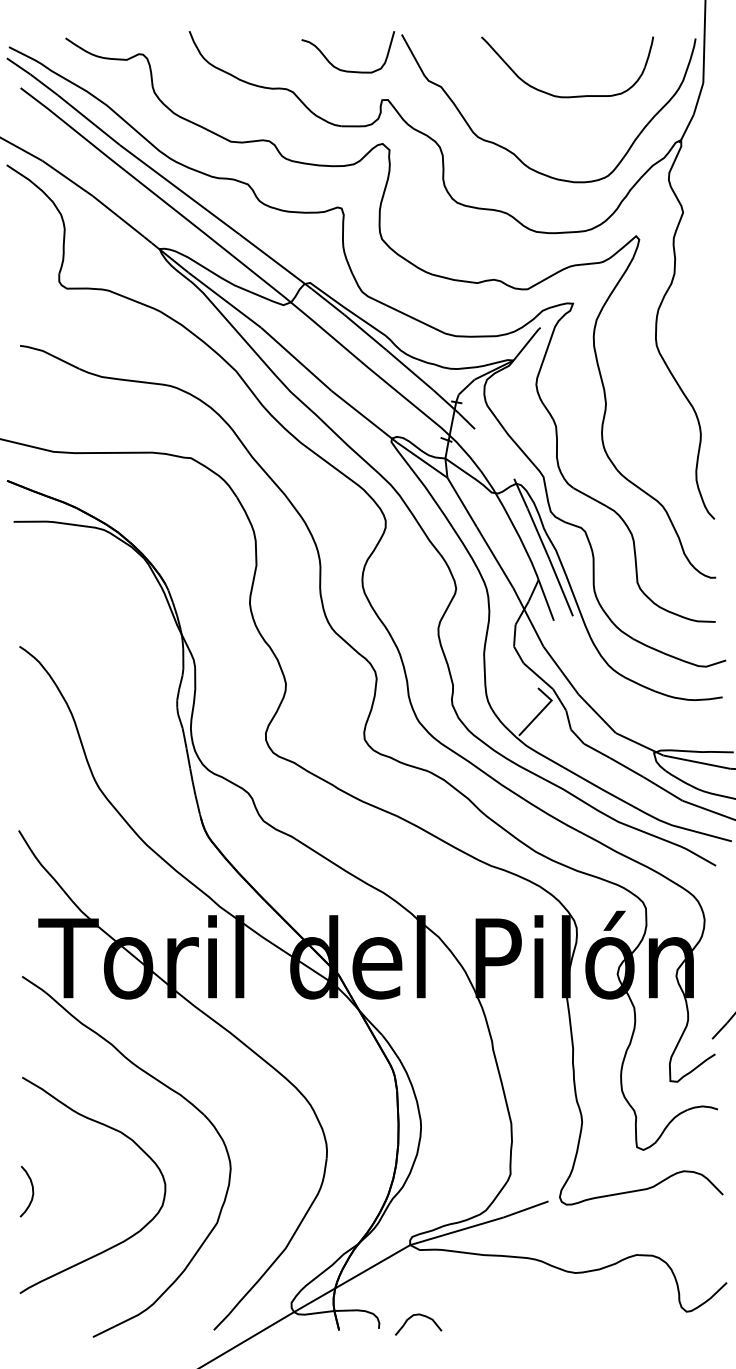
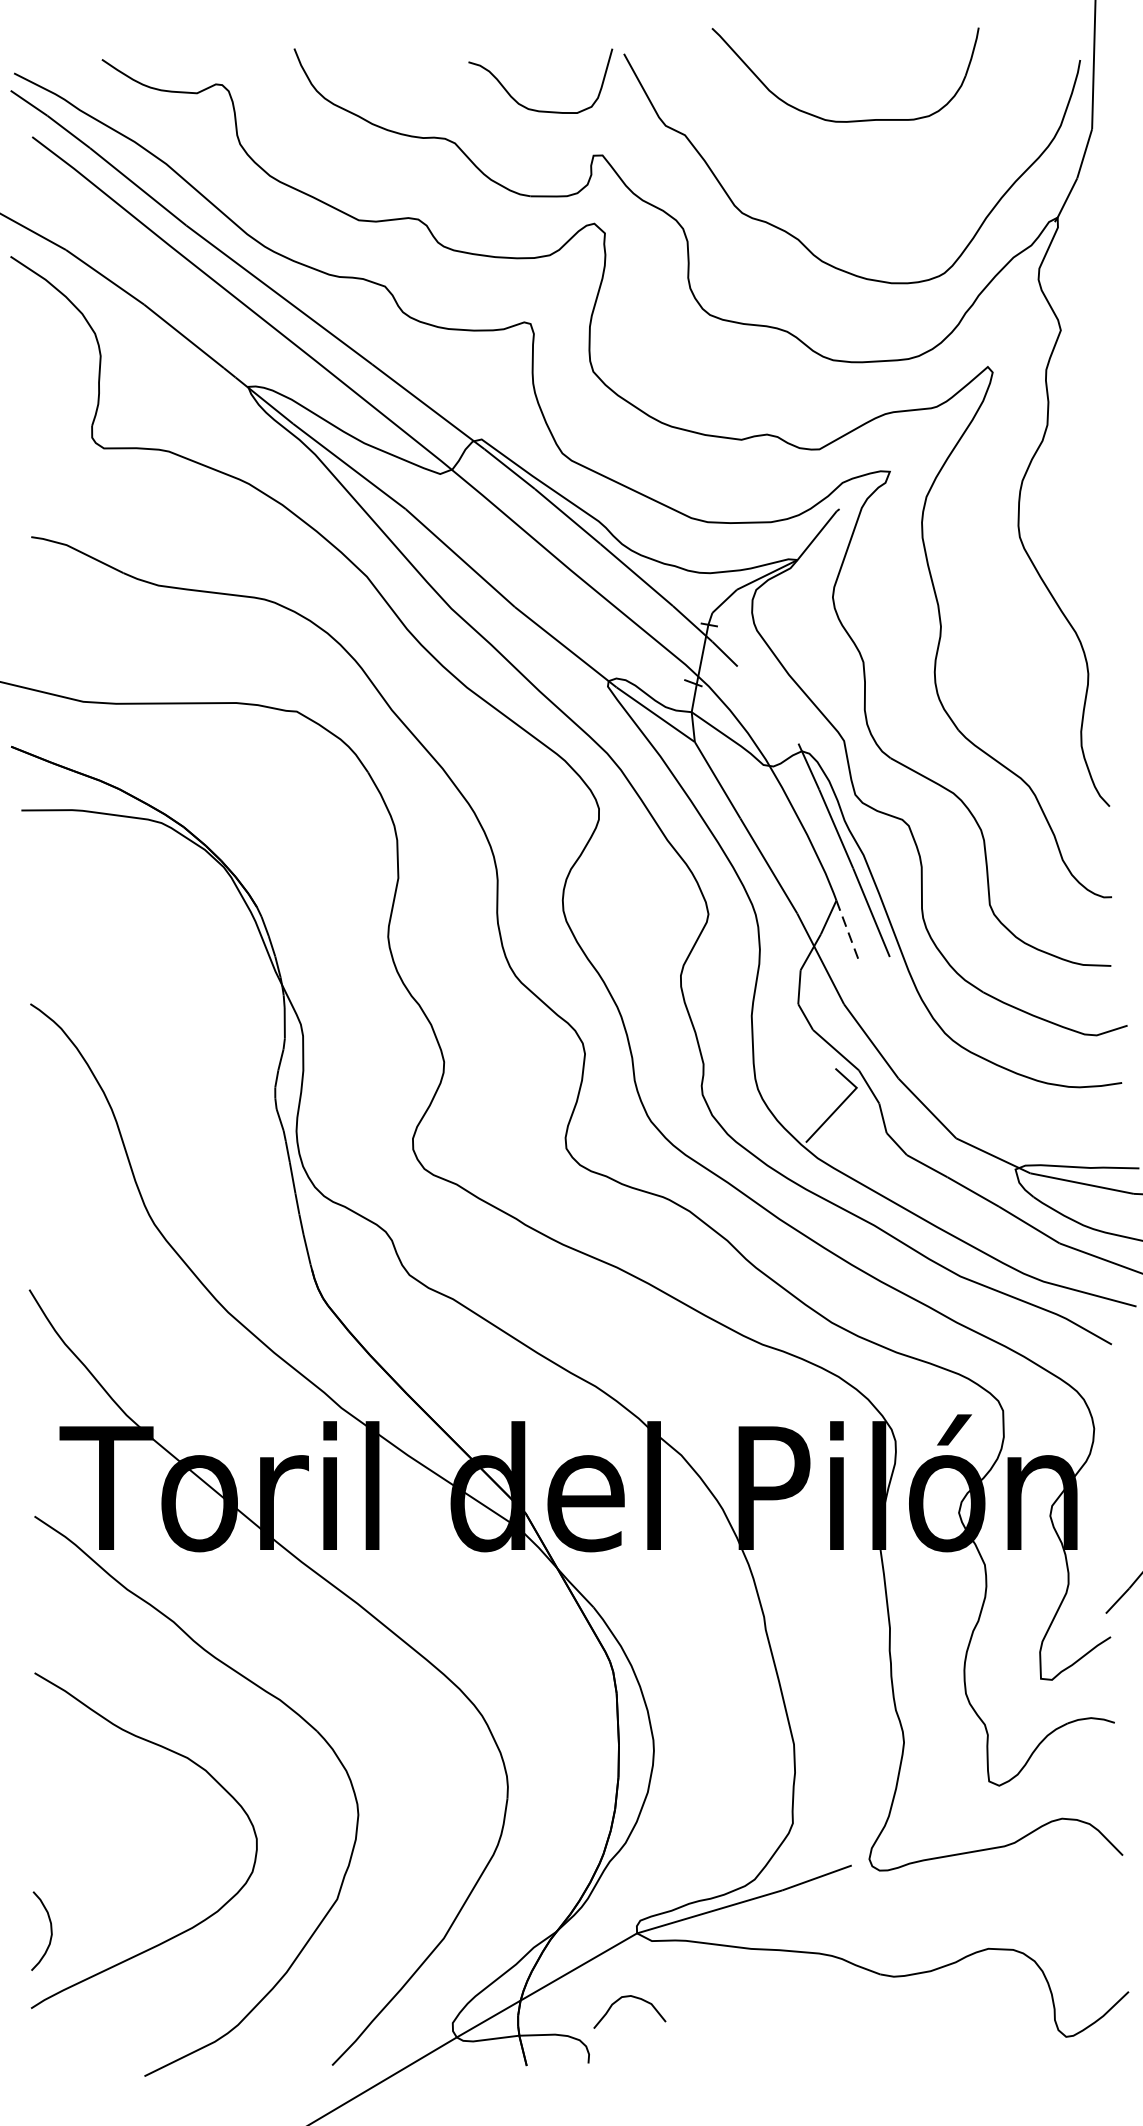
part: (567, 96) -> (845, 120), moved
line: (546, 600) -> (848, 932), solid -> dashed
curve: (32, 1191) -> (50, 1930), moved
curve: (422, 1316) -> (635, 1999), moved

